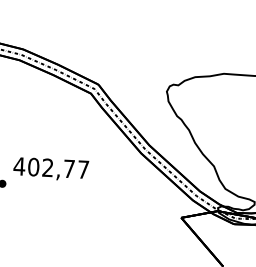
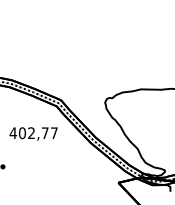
text: (50, 168) -> (33, 133), moved

